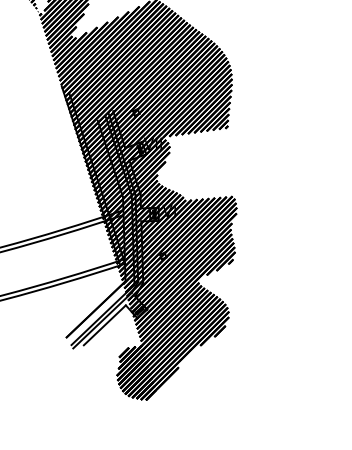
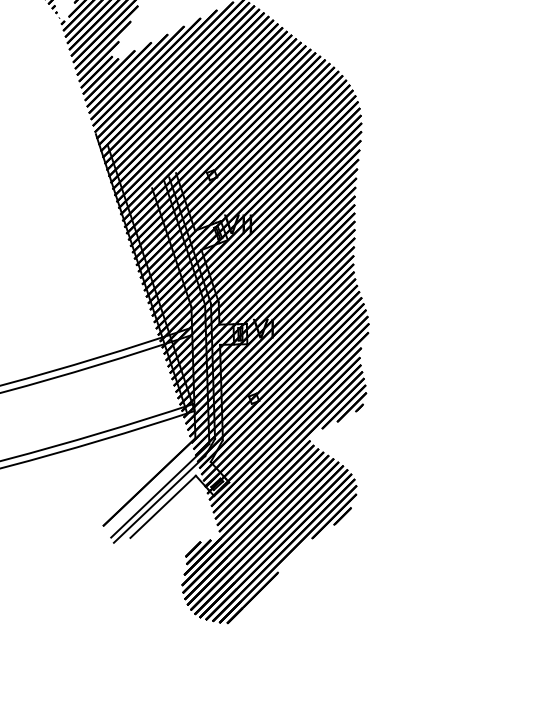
hatch: (195, 164) -> (304, 256), added

